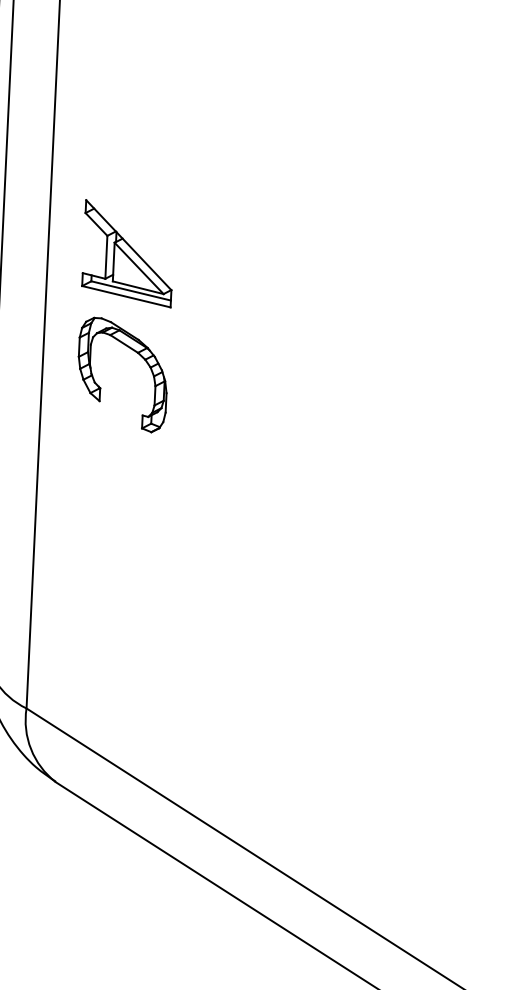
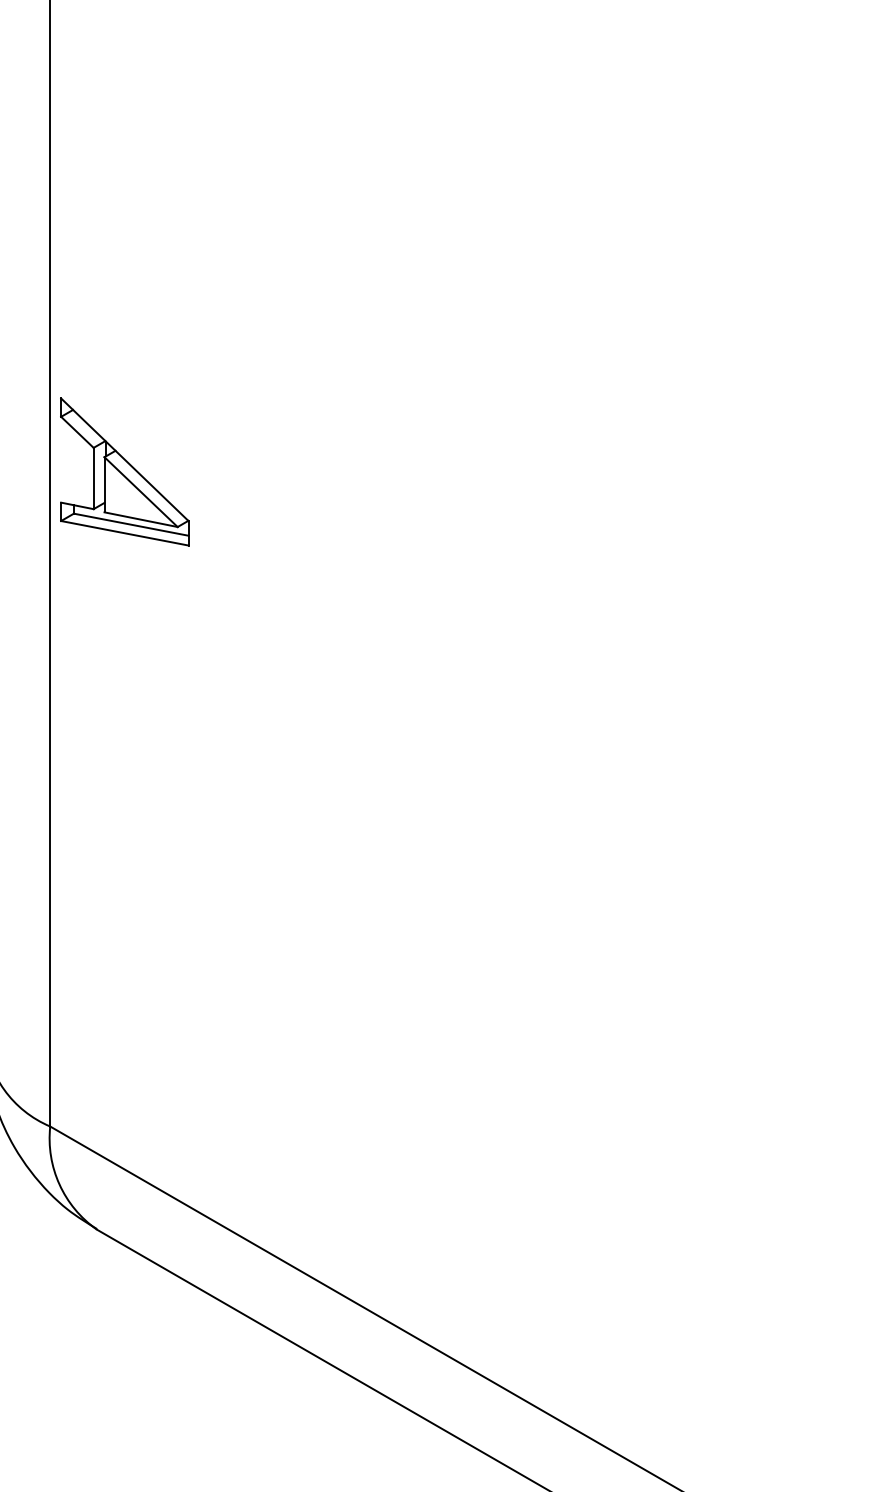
part: (128, 253) -> (124, 471), moved
part: (100, 387) -> (134, 664), removed

